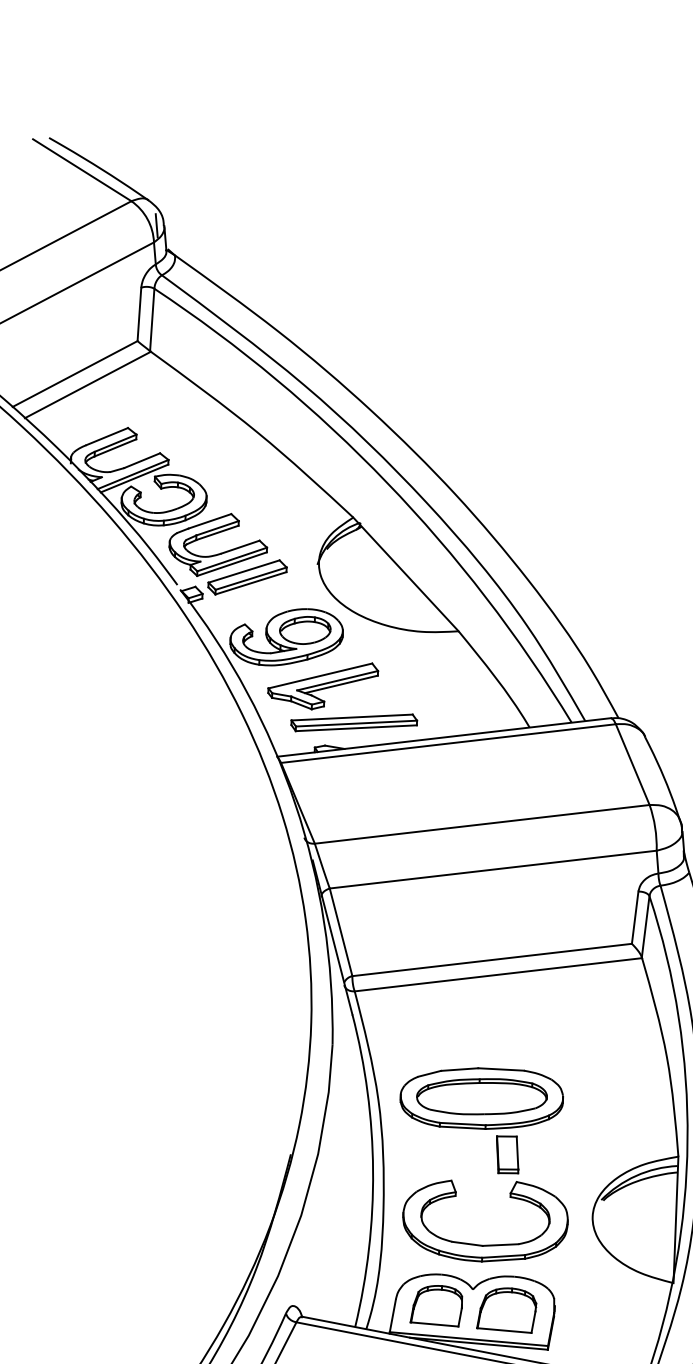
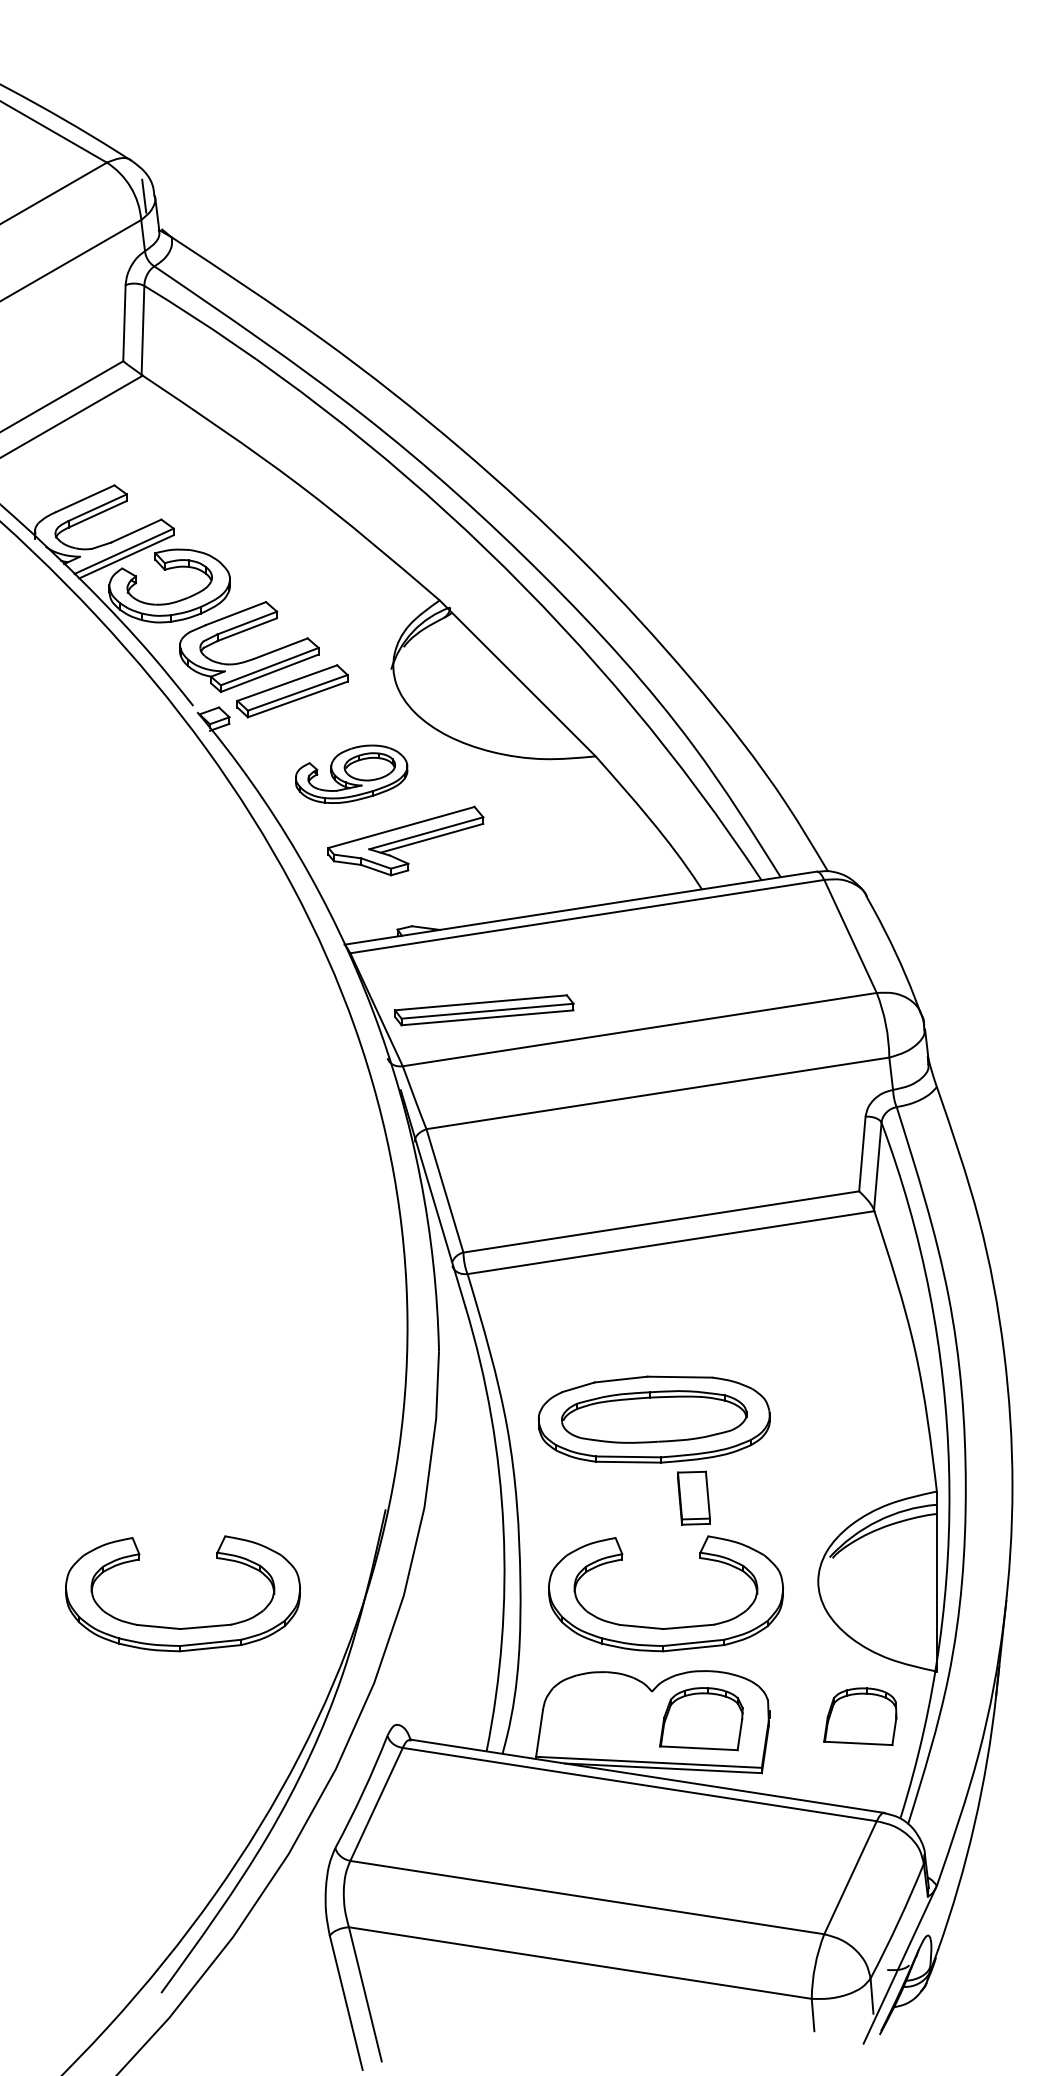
part: (286, 637) -> (351, 774), size x0.7
part: (354, 723) -> (484, 1010), moved
part: (145, 1231) -> (183, 1627), added
part: (436, 1305) -> (860, 1716), moved

